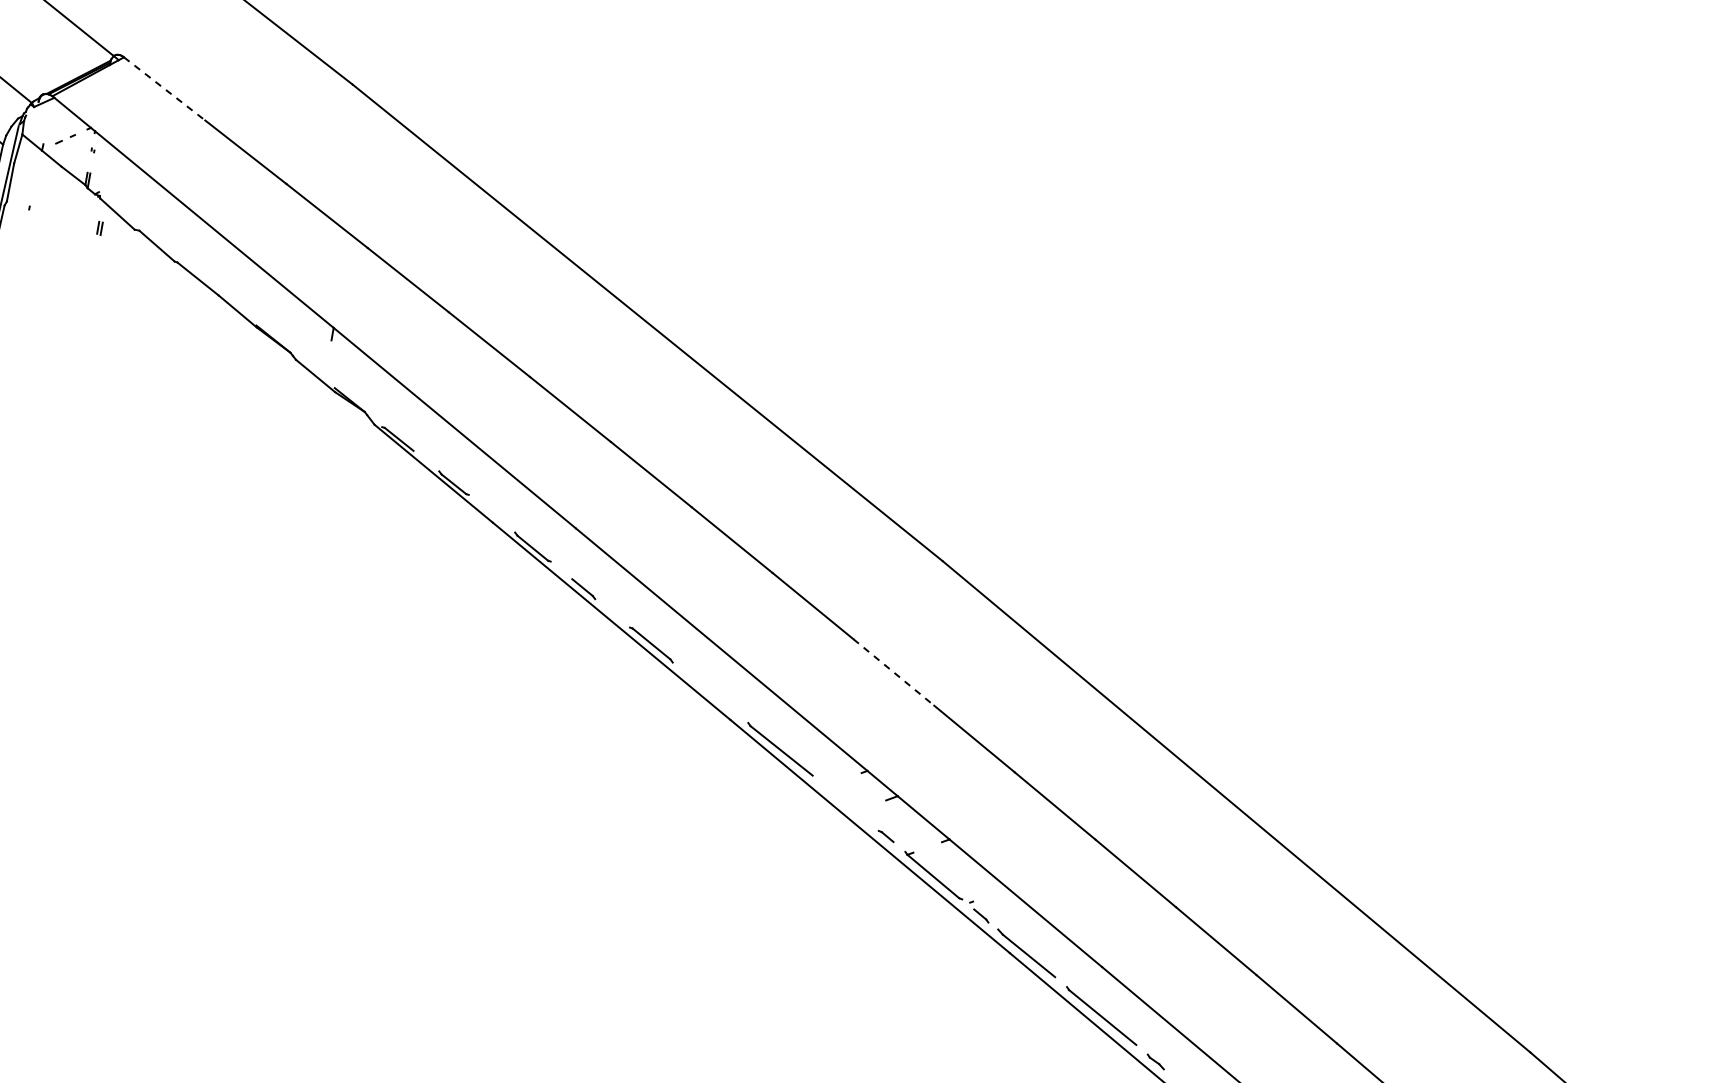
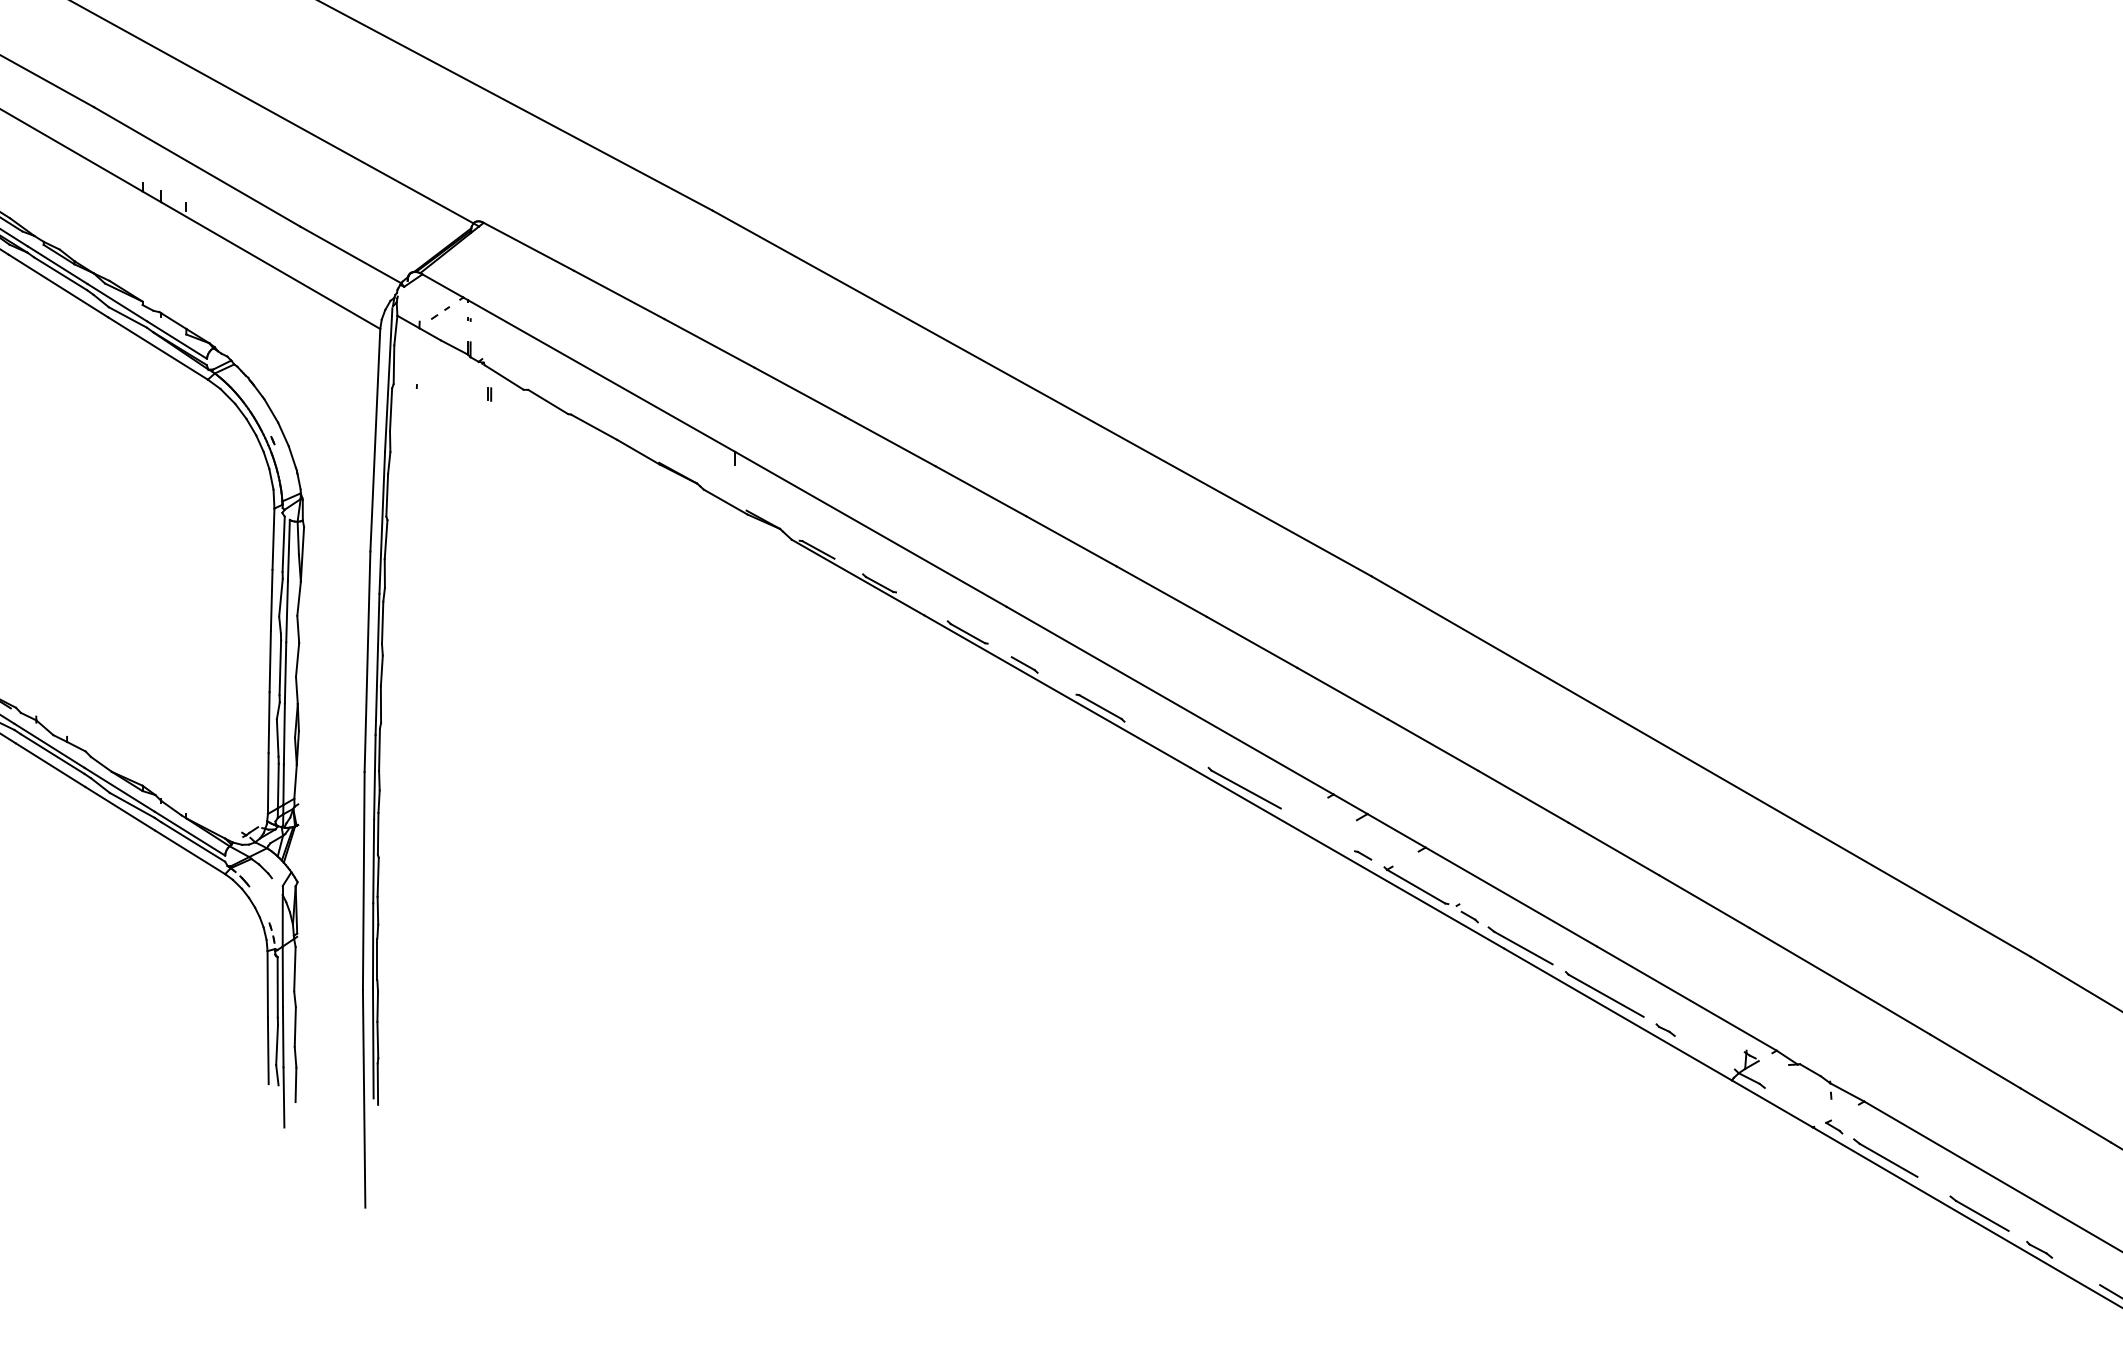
line: (165, 89) -> (529, 247), dashed -> solid
line: (893, 672) -> (1342, 693), dashed -> solid

